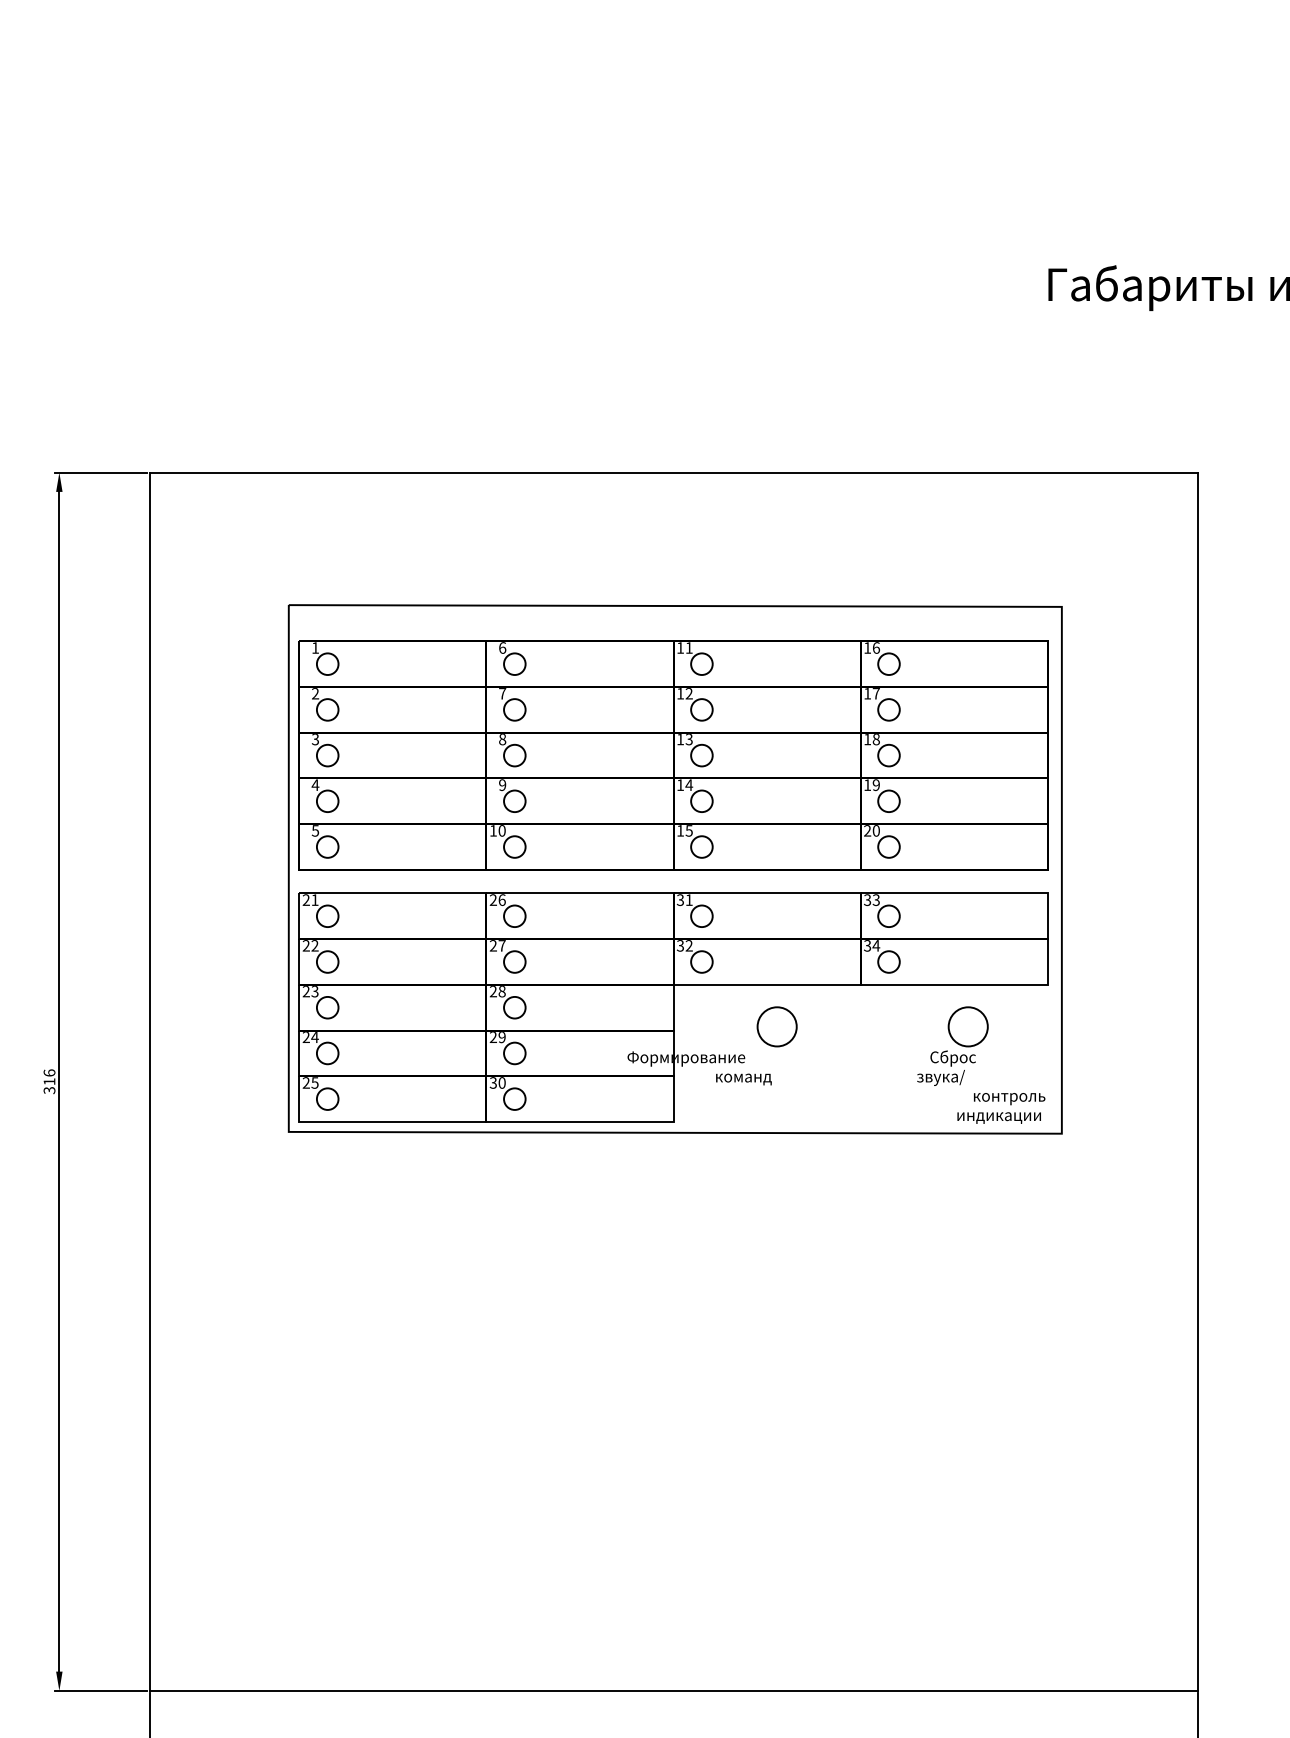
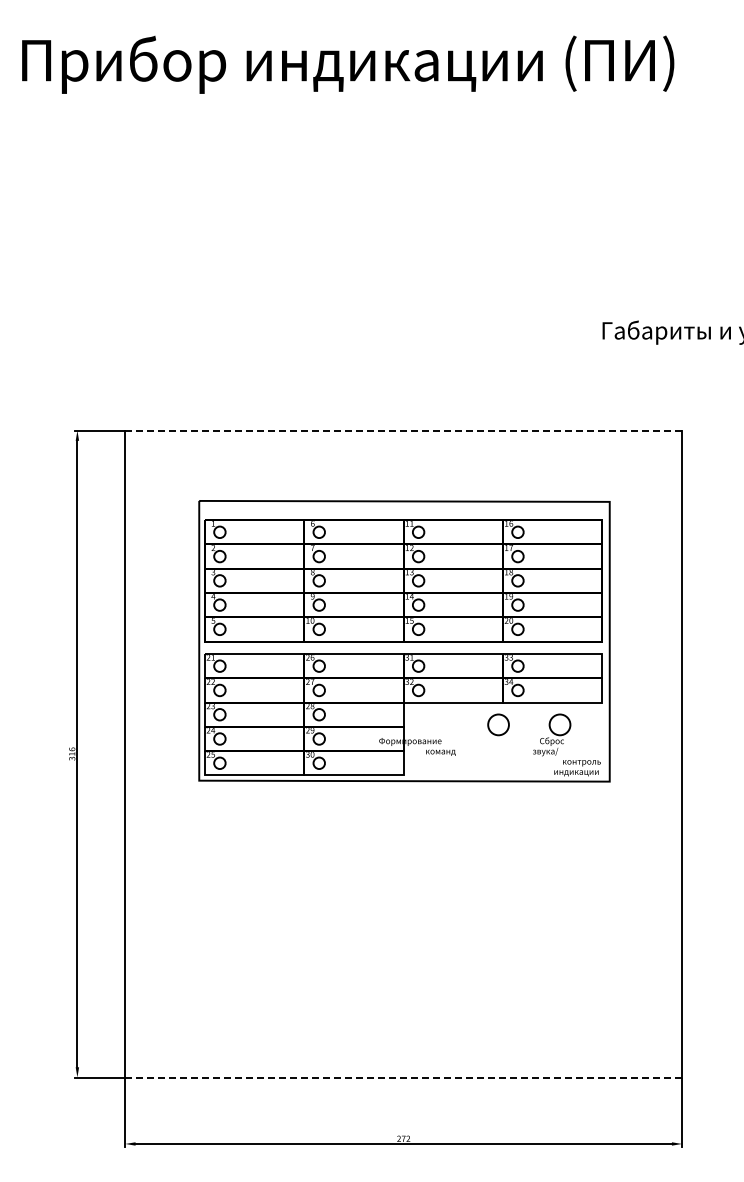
line: (675, 472) -> (404, 430), solid -> dashed
circle: (777, 1026) -> (498, 724), moved
line: (673, 1690) -> (403, 1077), solid -> dashed

